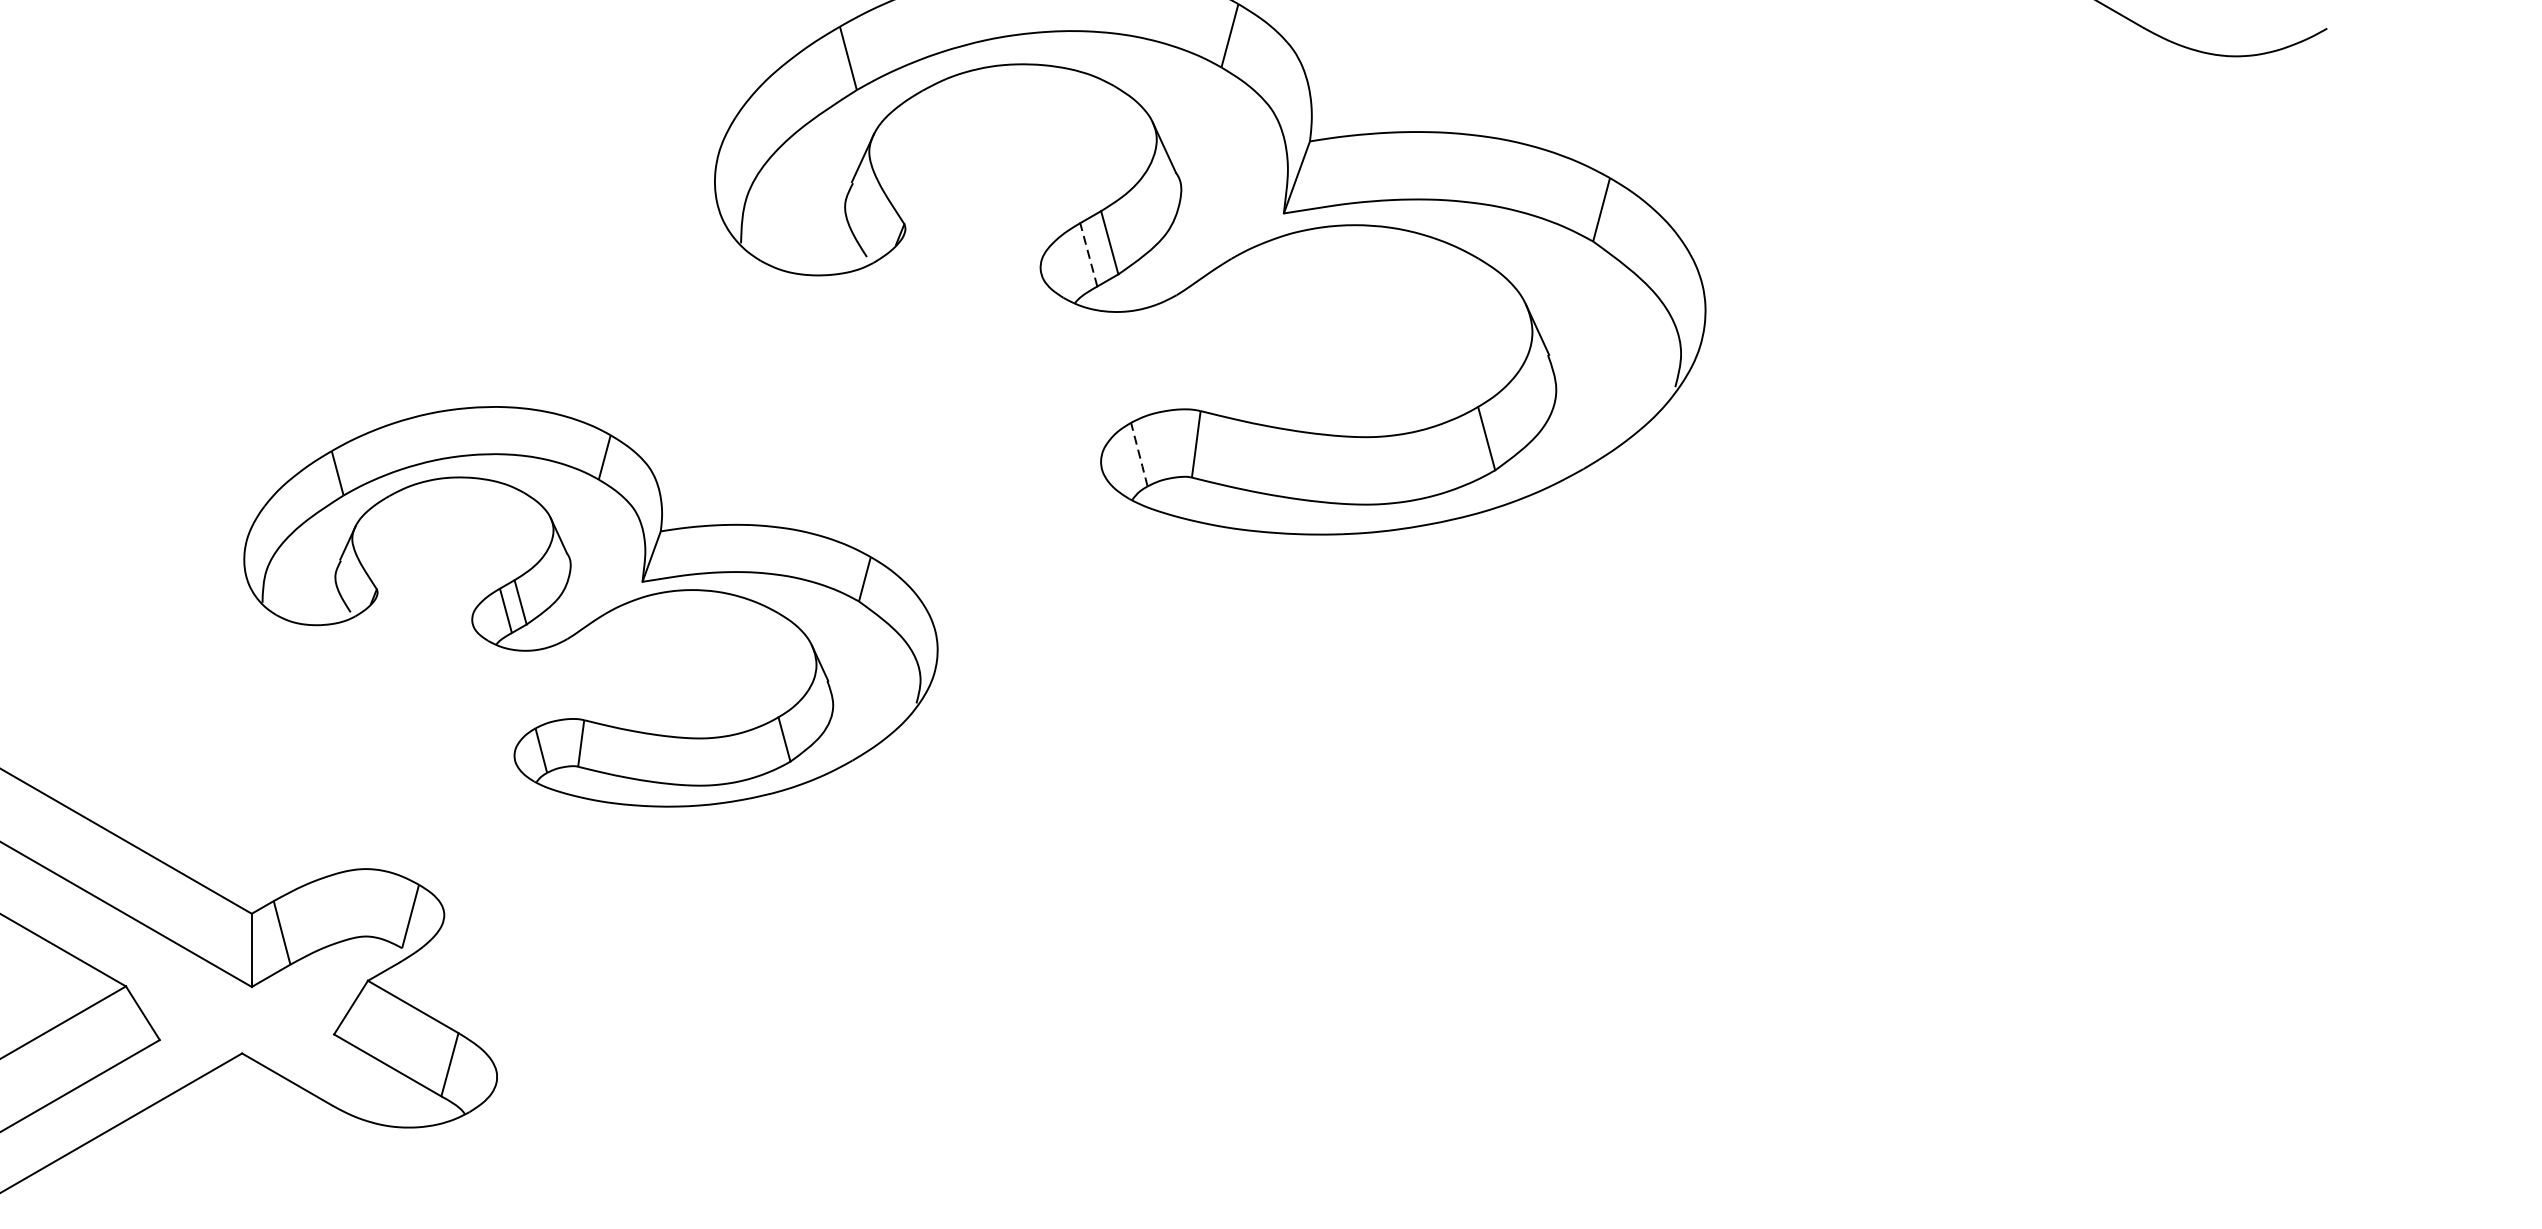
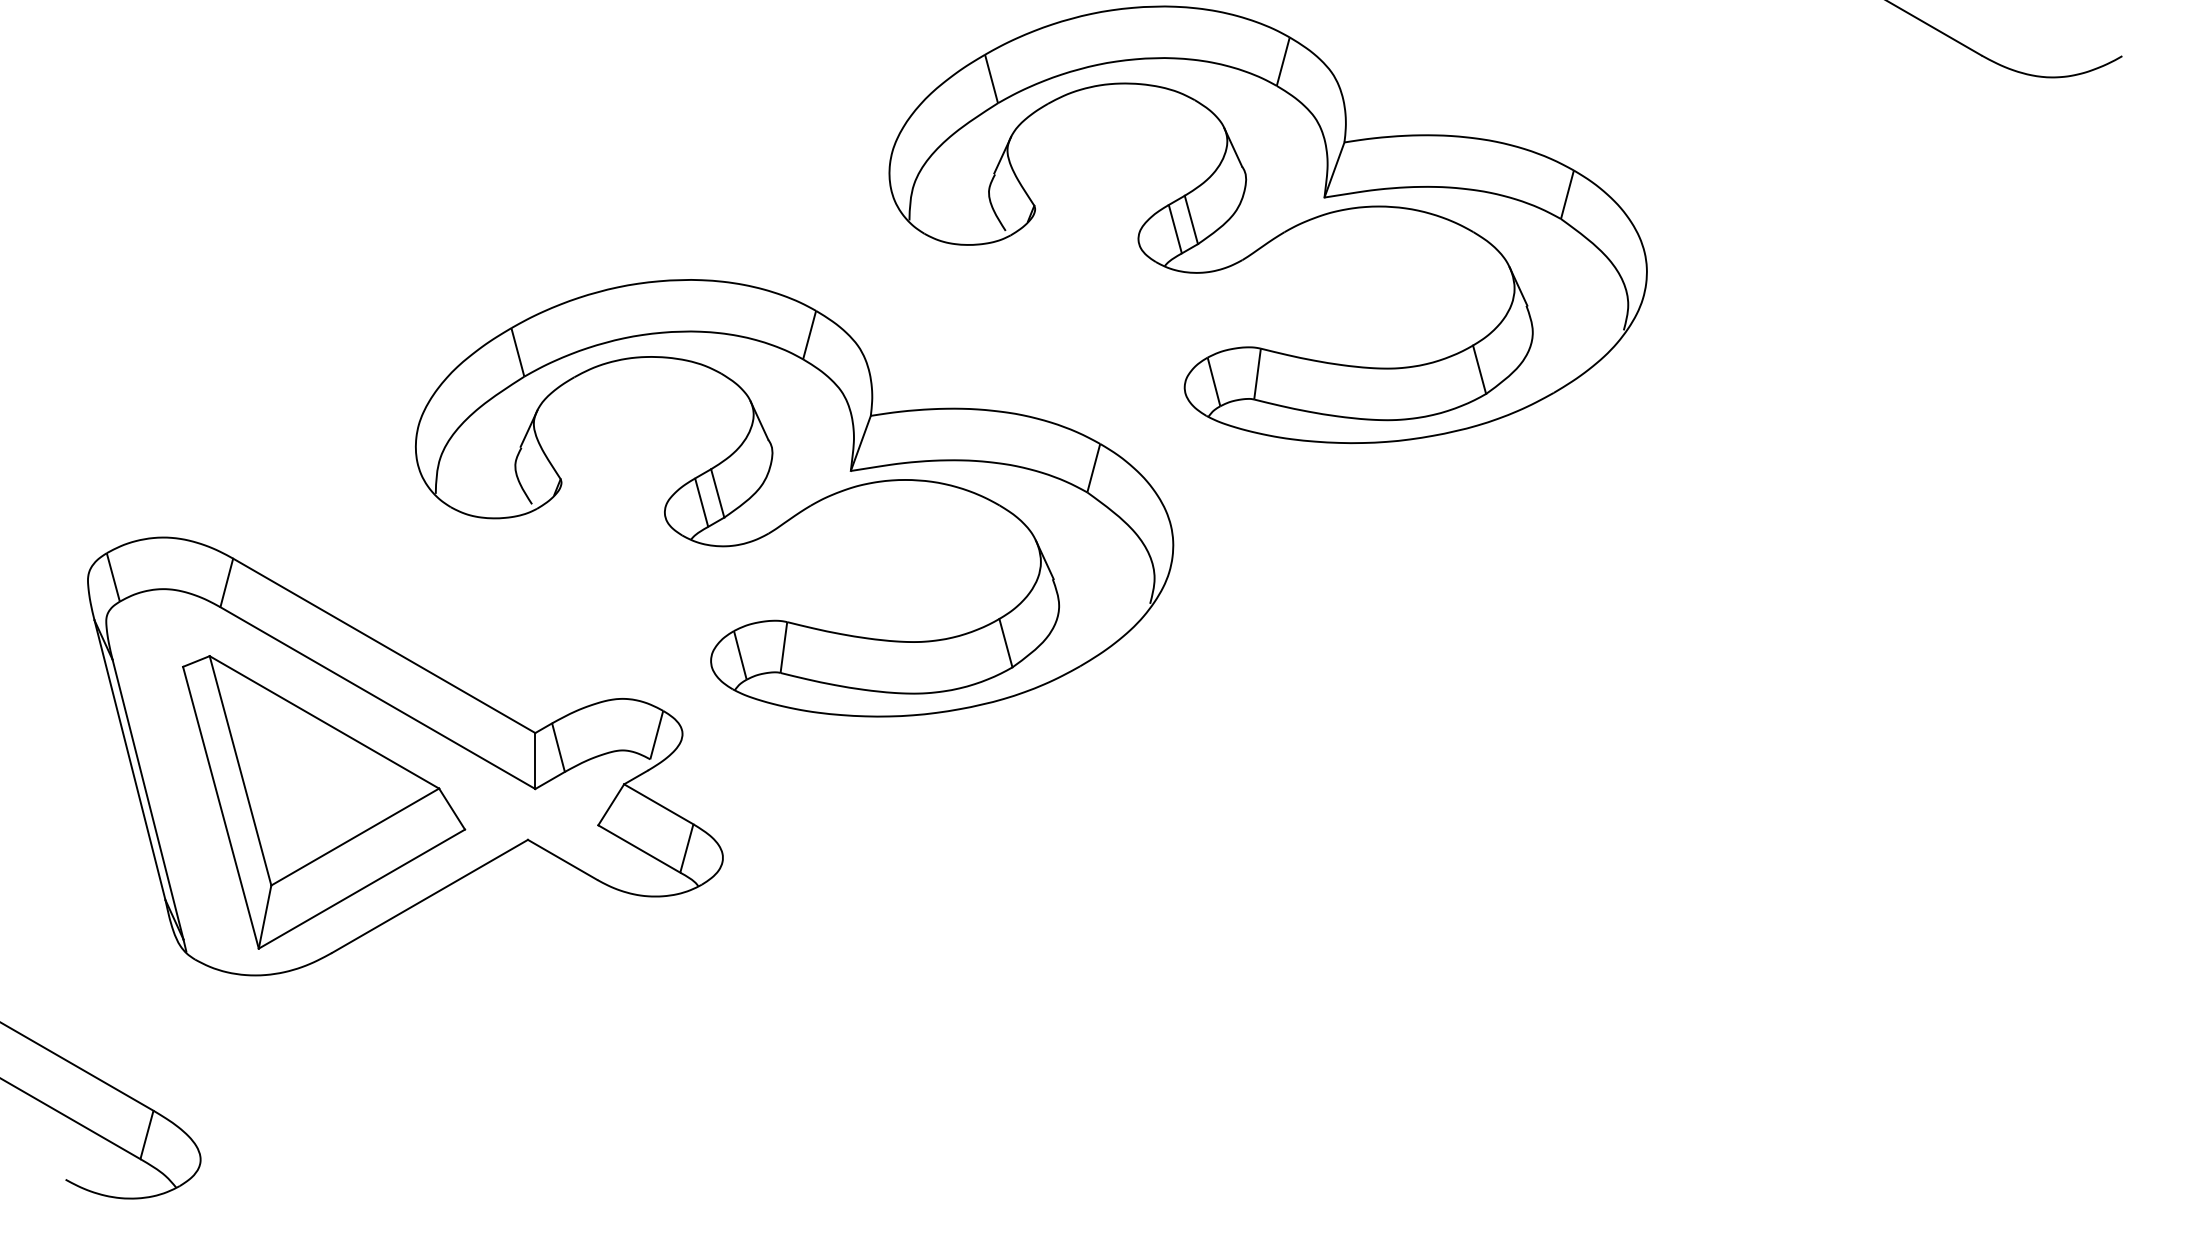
line: (1088, 255) -> (1175, 229), dashed -> solid
line: (1138, 454) -> (1213, 381), dashed -> solid
part: (590, 607) -> (794, 498), size x1.43

